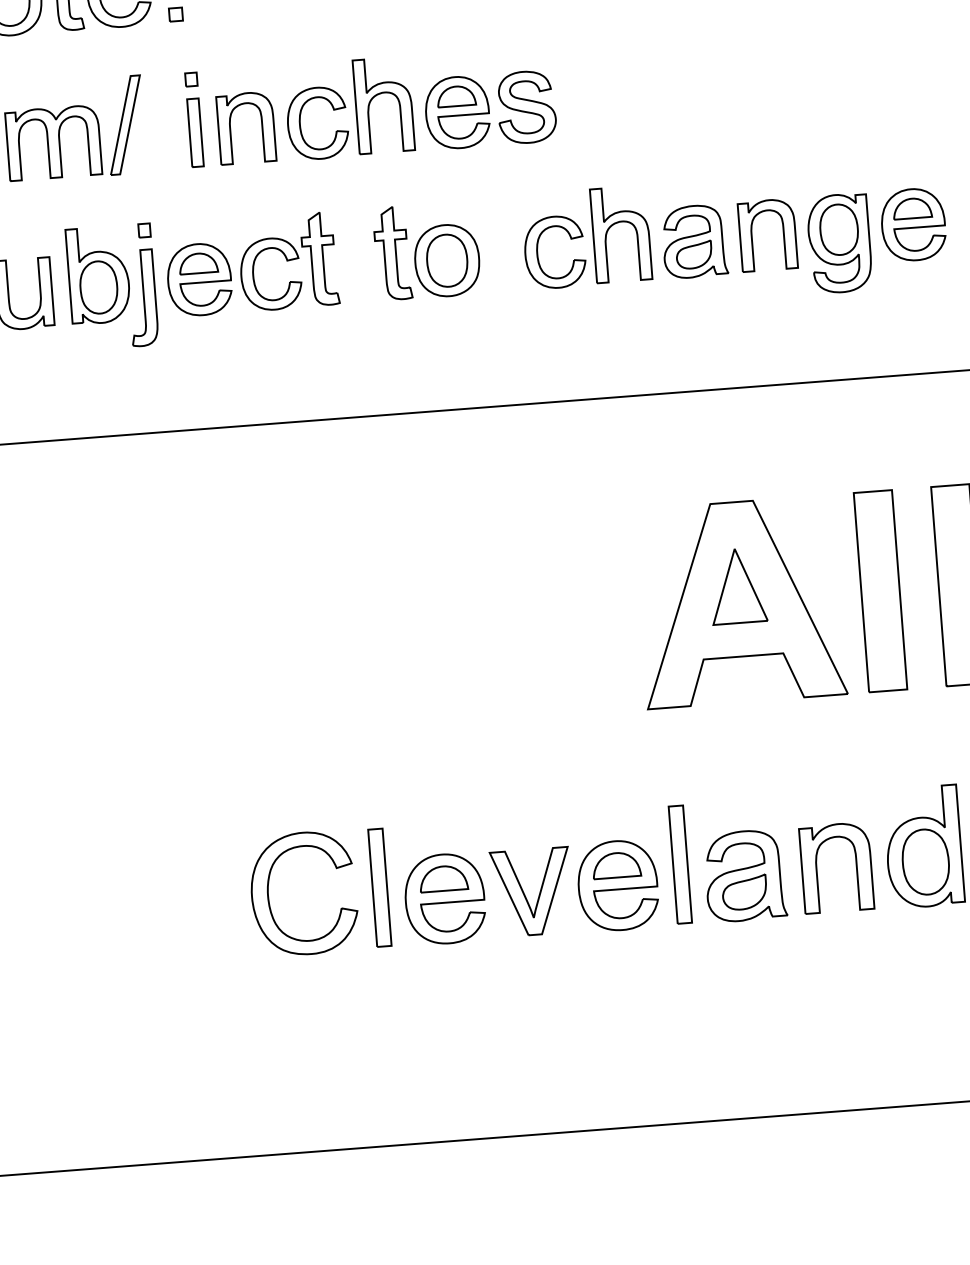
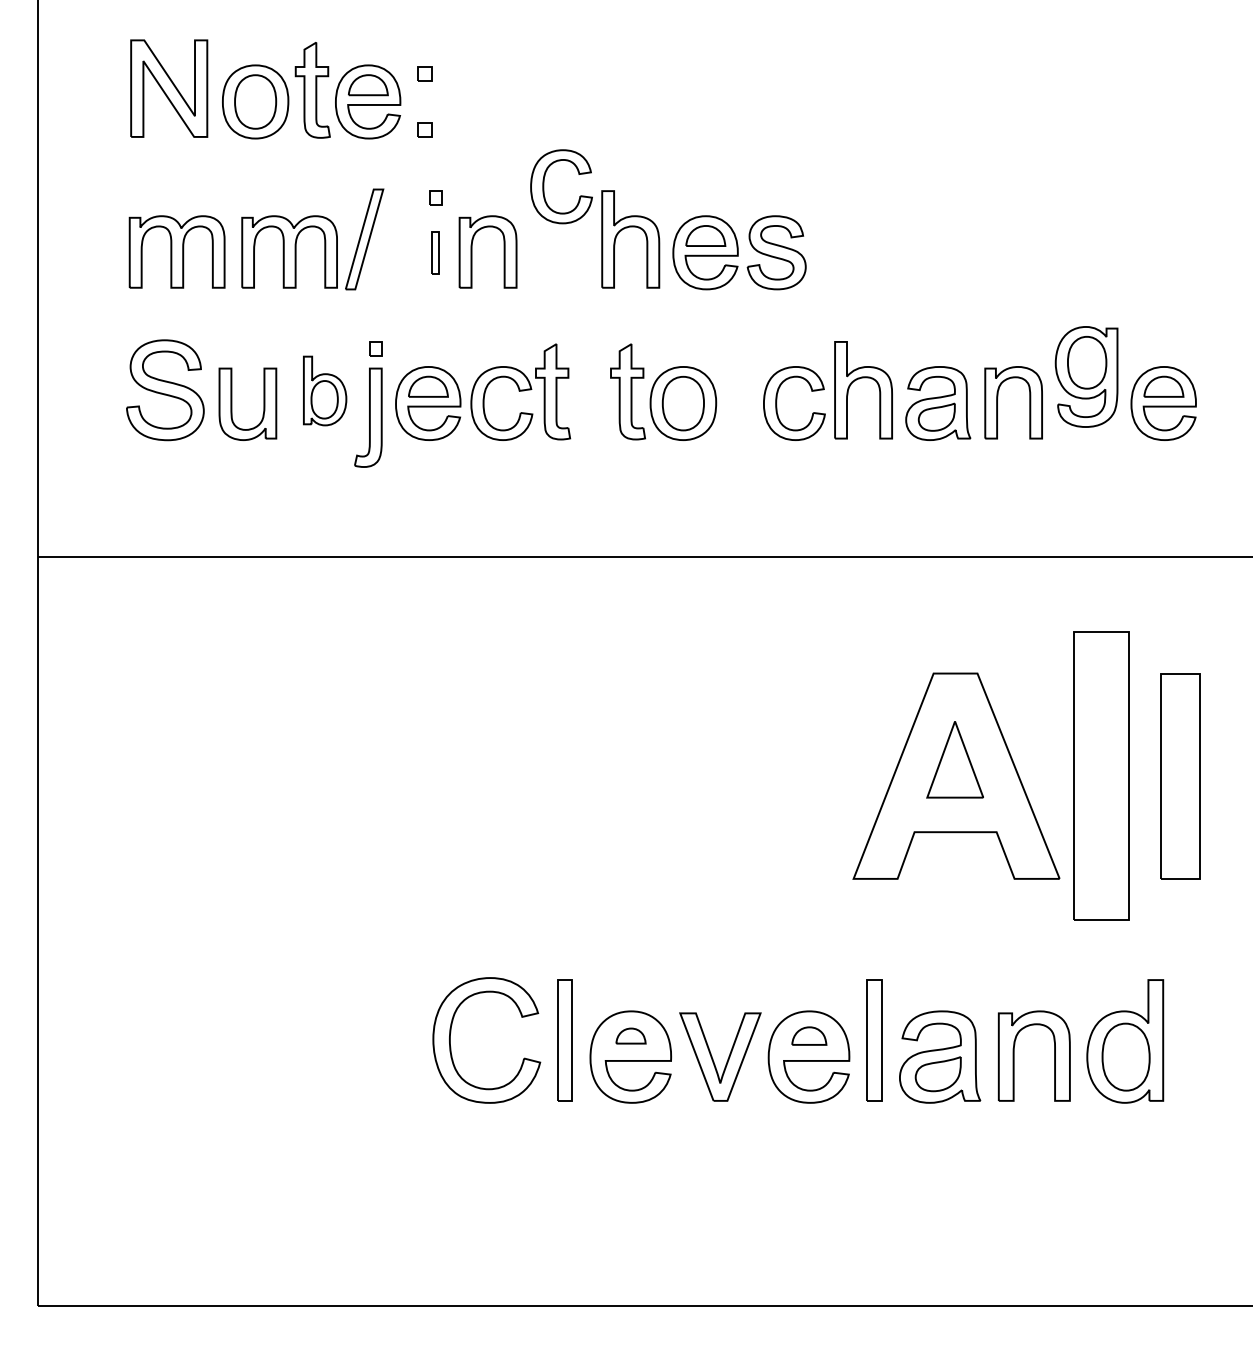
part: (301, 124) -> (544, 186), moved
part: (195, 132) -> (435, 252), size x0.6
part: (839, 243) -> (1086, 376), moved
part: (97, 274) -> (324, 390), size x0.7
part: (879, 591) -> (1100, 776), size x1.4
part: (616, 864) -> (809, 1035), size x0.7
part: (443, 878) -> (630, 1035), size x0.6

